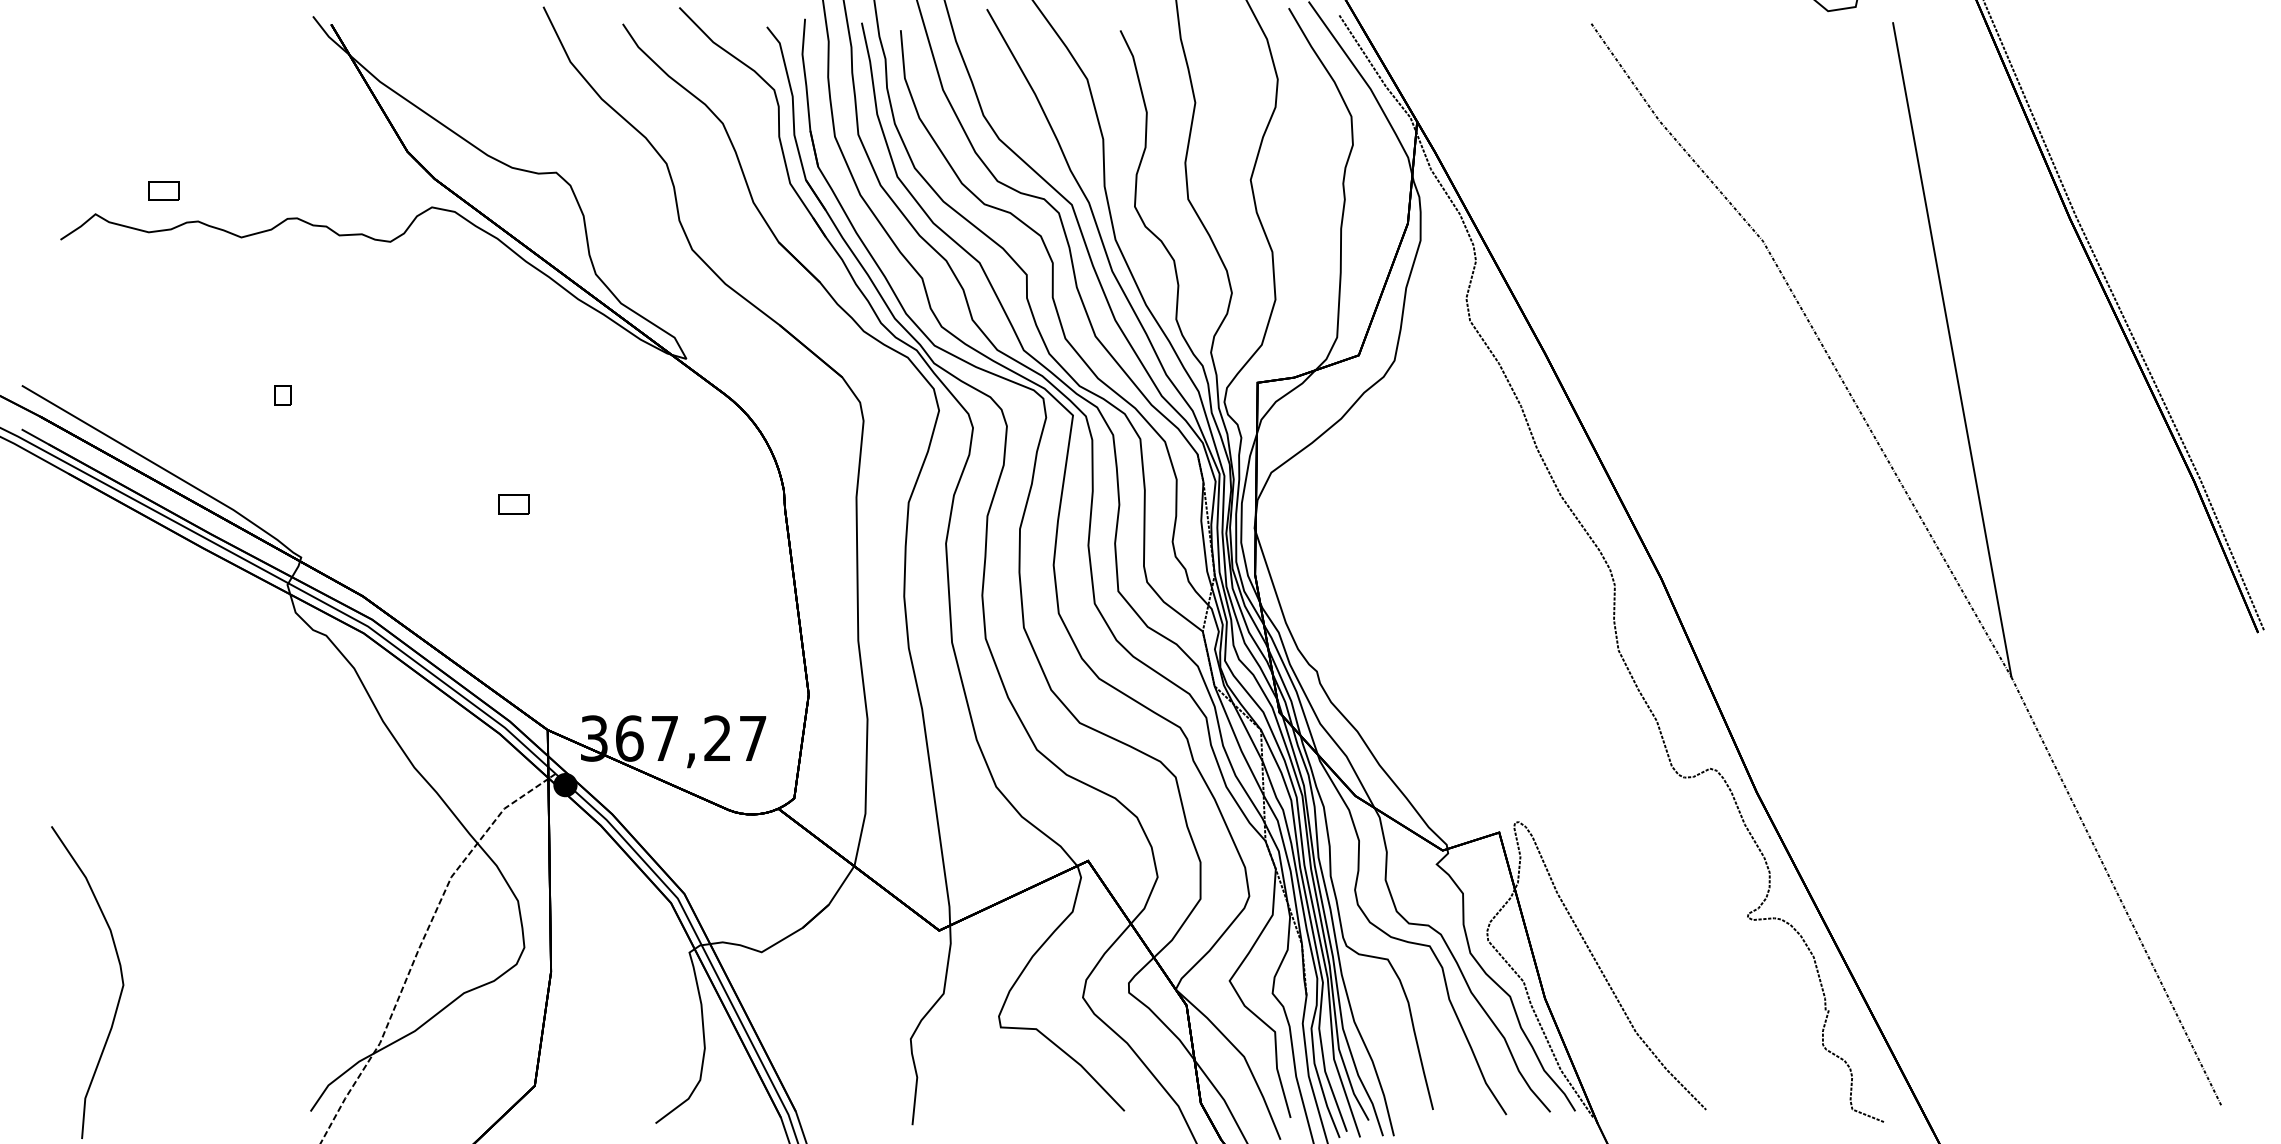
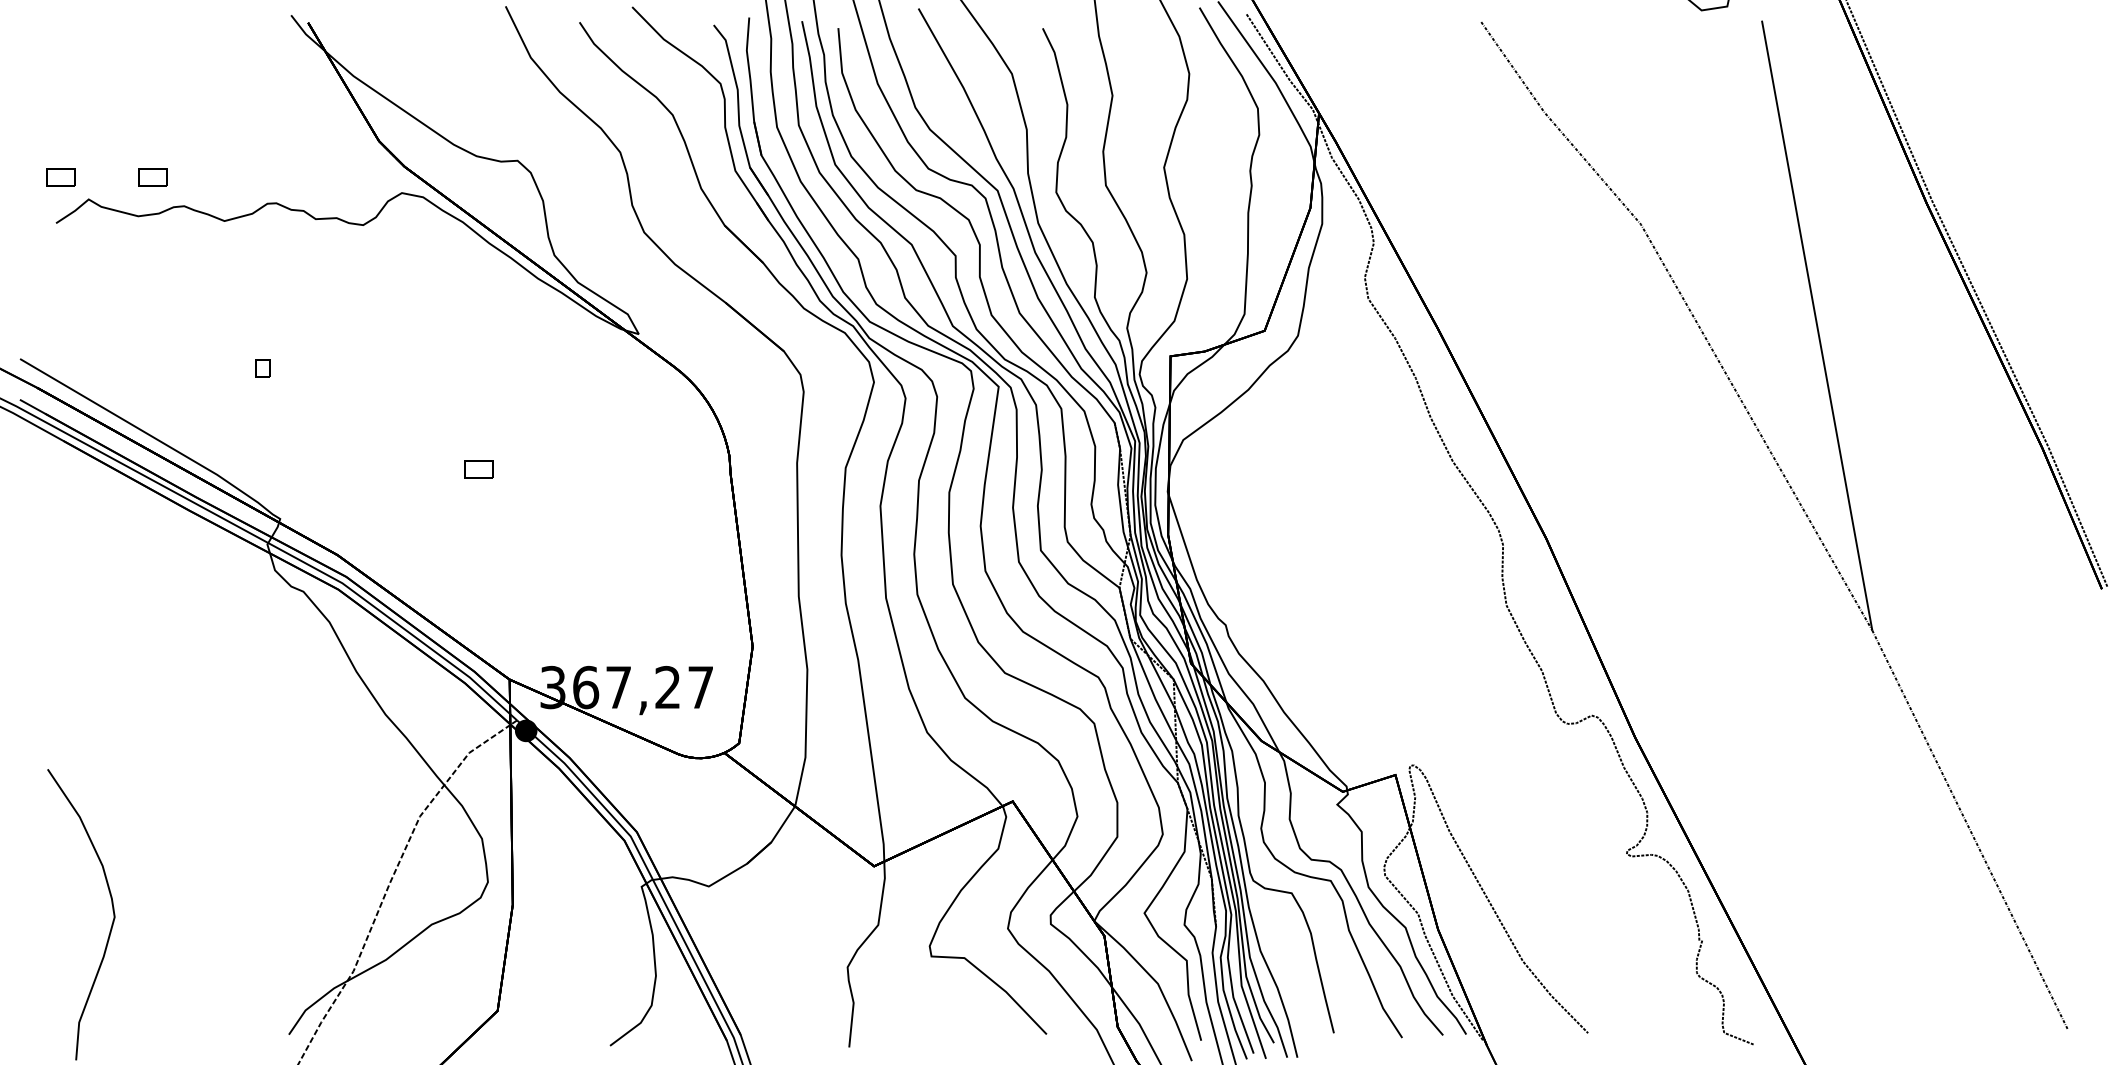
part: (65, 190) -> (60, 177), added

